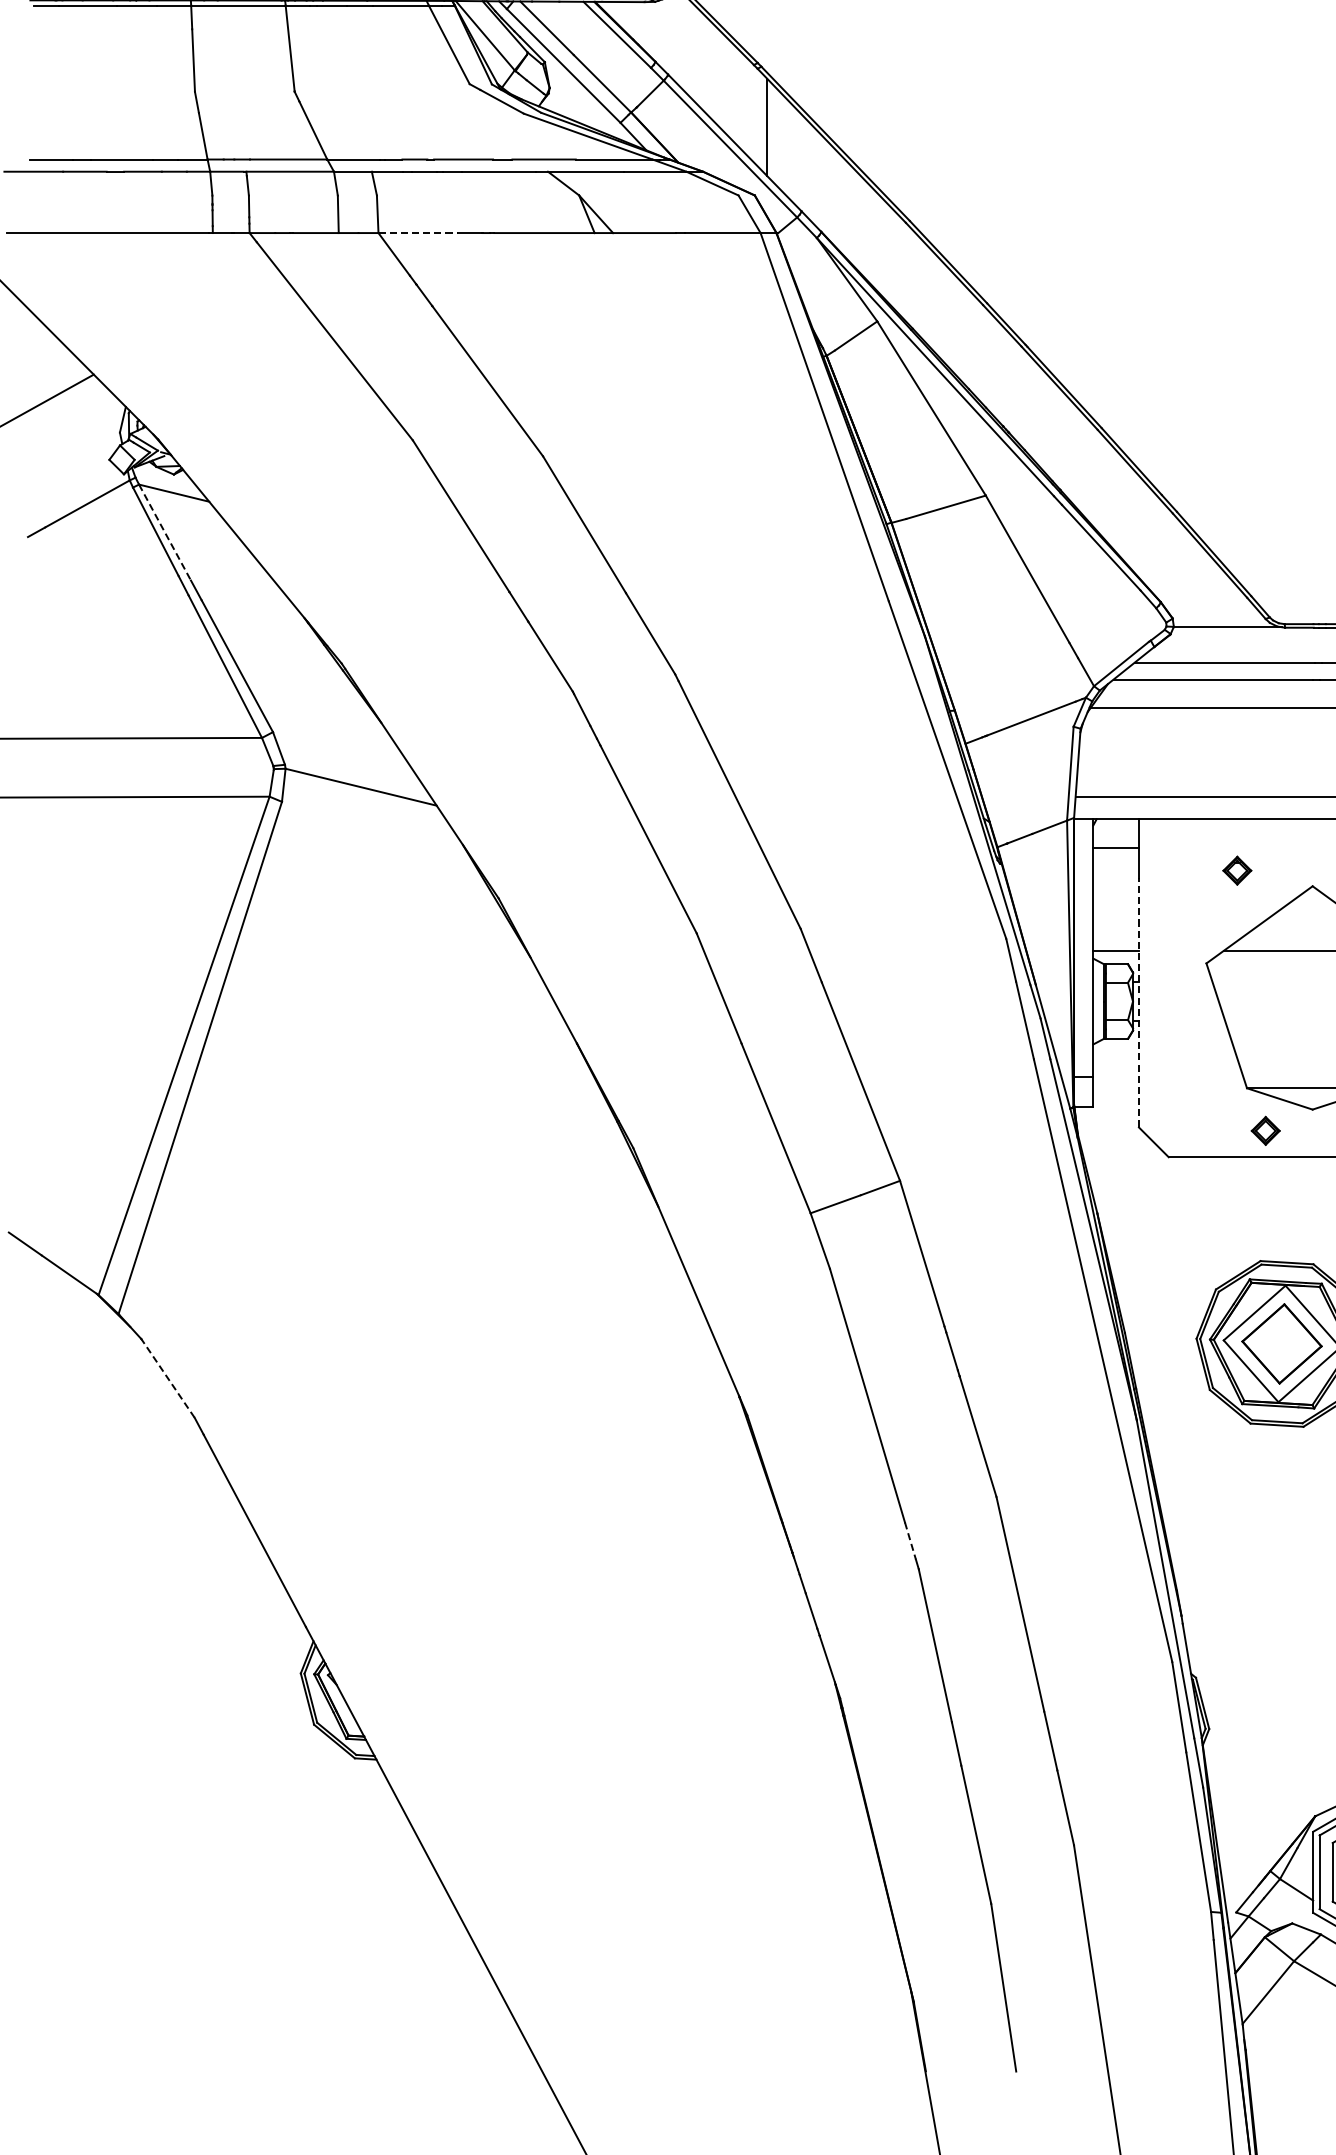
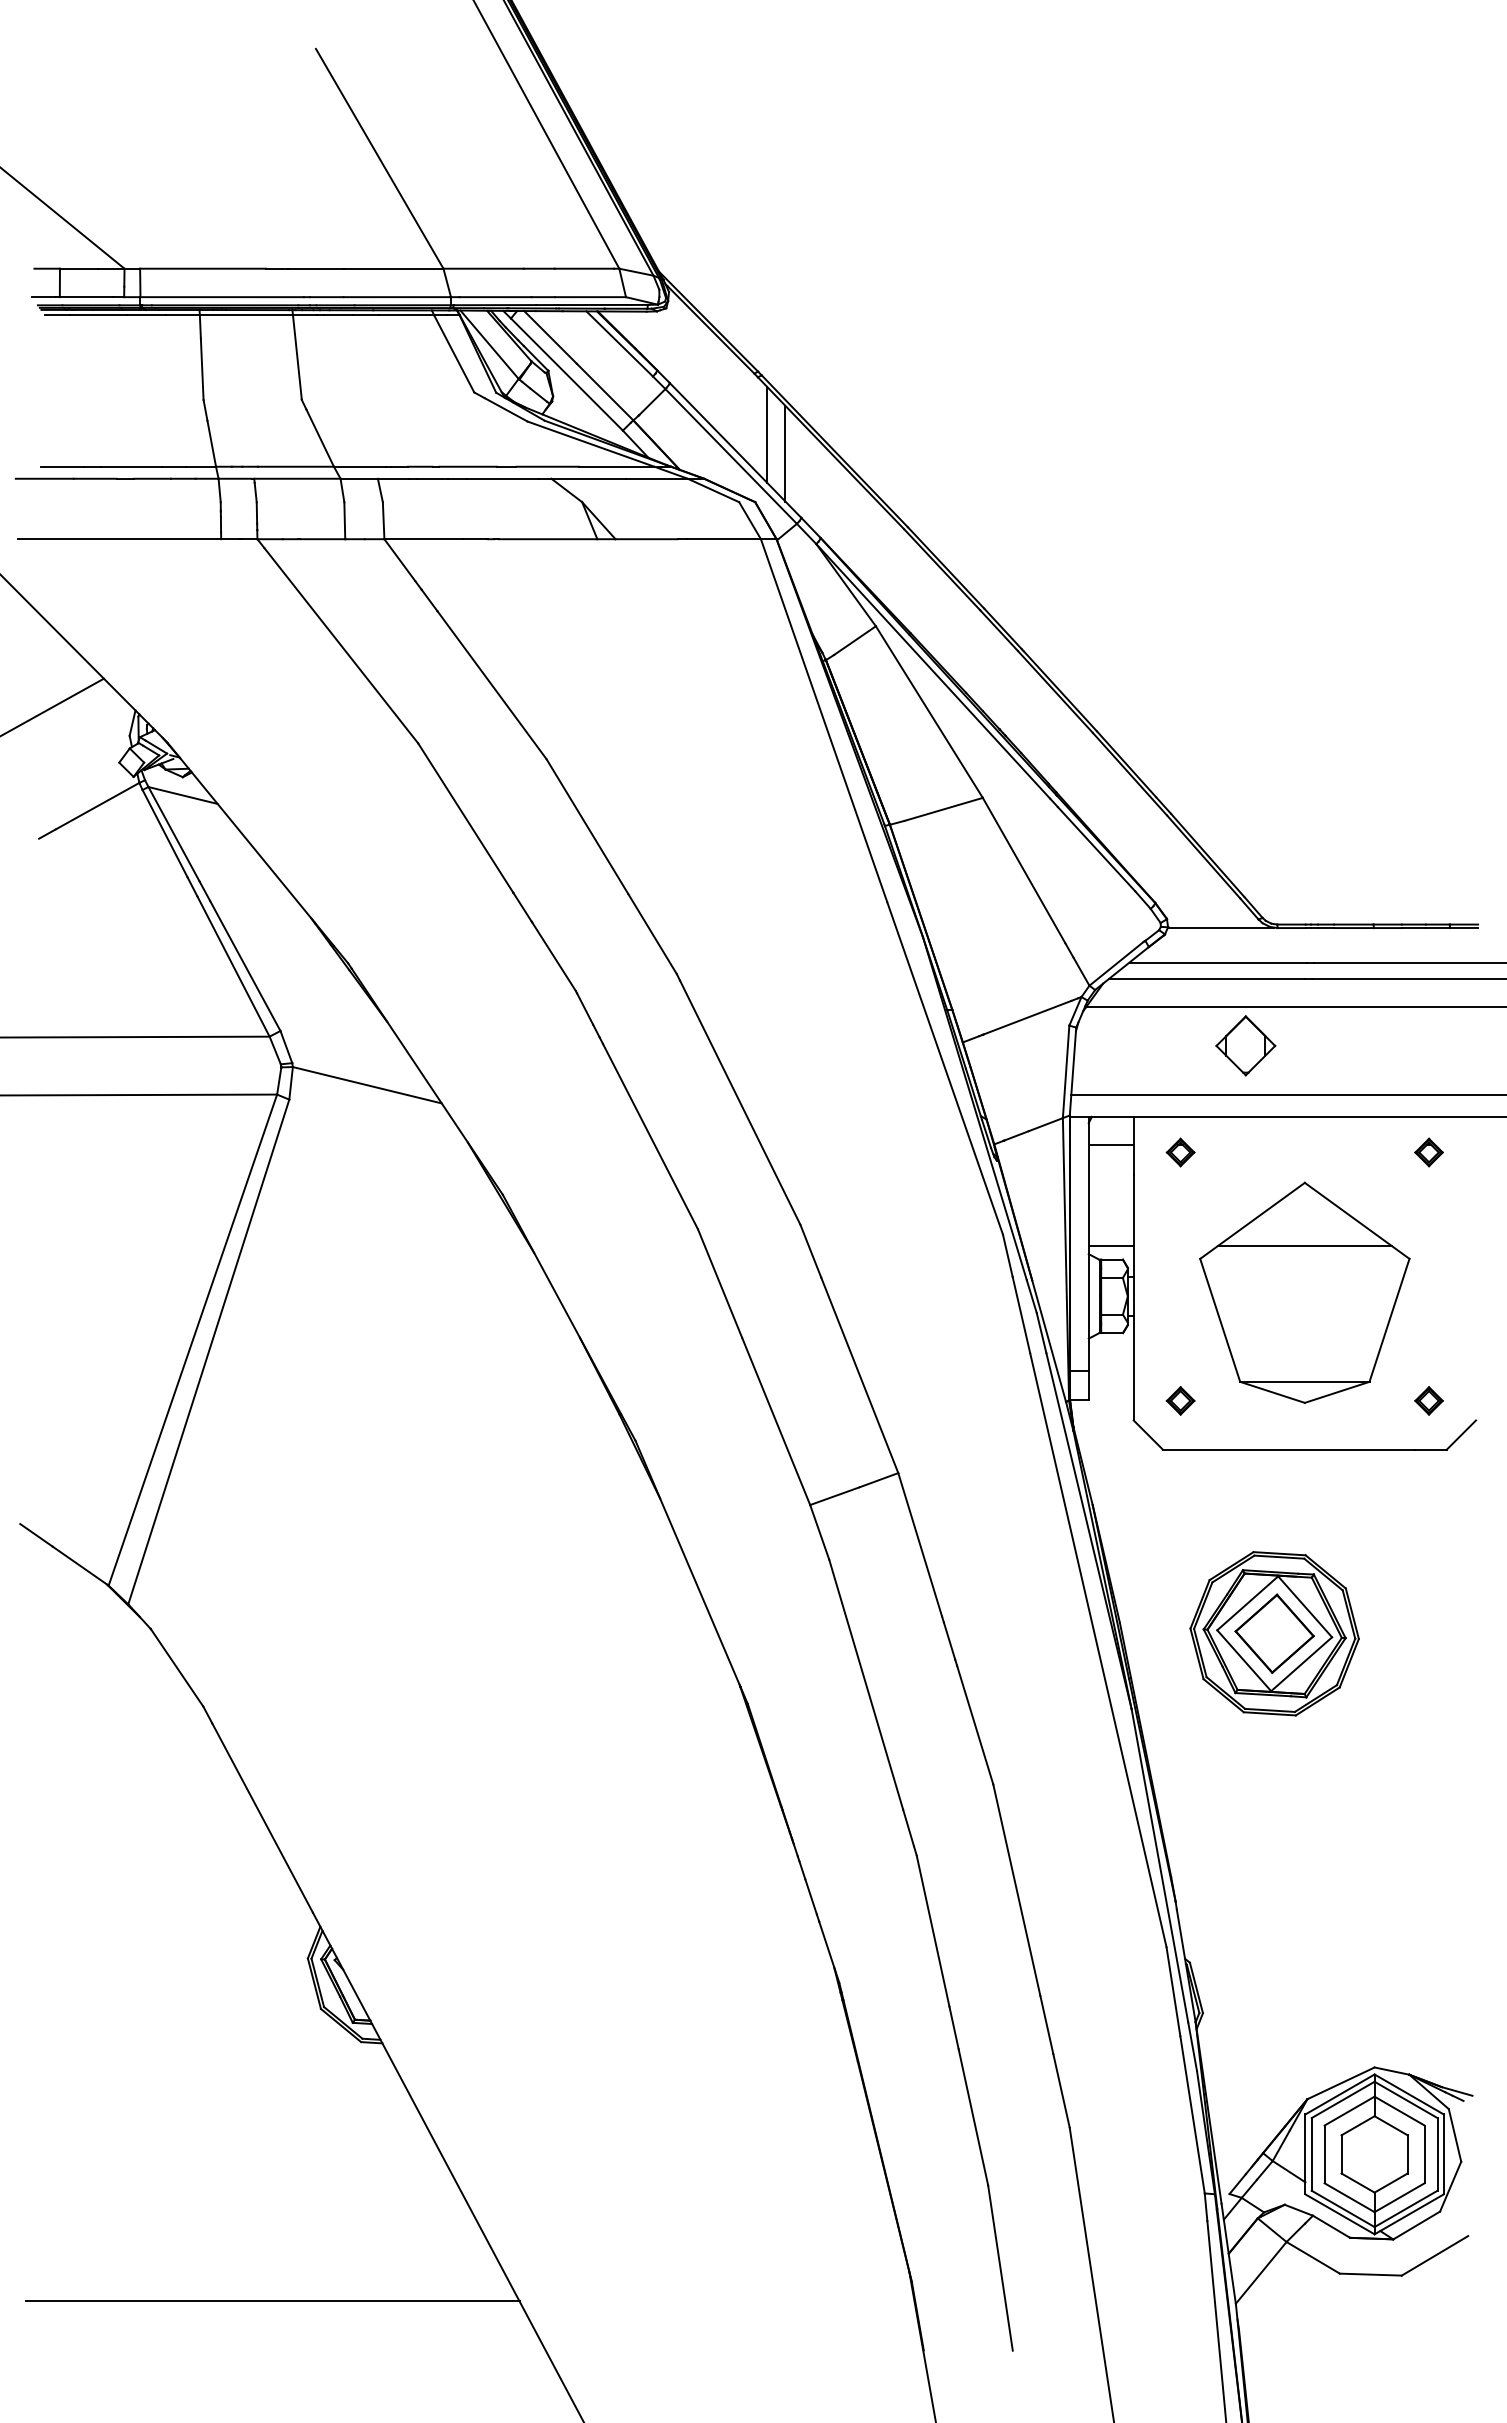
line: (785, 146) -> (785, 453), added
line: (419, 233) -> (424, 539), dashed -> solid
line: (165, 532) -> (174, 834), dashed -> solid
part: (1252, 746) -> (1245, 1045), added
part: (1237, 870) -> (1180, 1152), moved
line: (1138, 1002) -> (1133, 1297), dashed -> solid
part: (1265, 1130) -> (1180, 1400), moved
line: (168, 1378) -> (177, 1667), dashed -> solid
line: (910, 1541) -> (908, 1828), dashed -> solid
line: (264, 2021) -> (272, 2301), added

